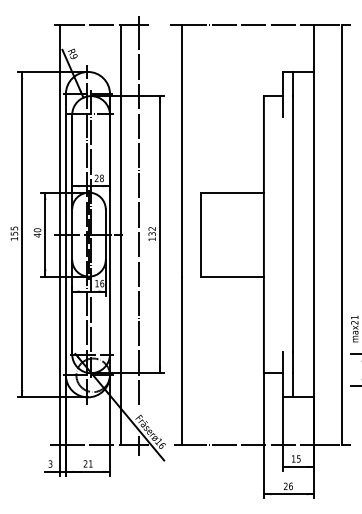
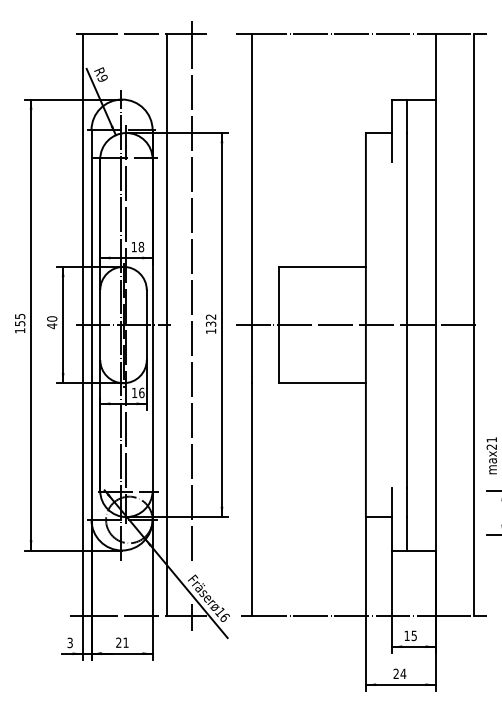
text: (96, 177) -> (133, 246), 28 -> 18
line: (257, 234) -> (356, 325), added
text: (291, 486) -> (403, 673), 26 -> 24

